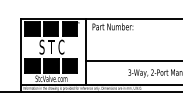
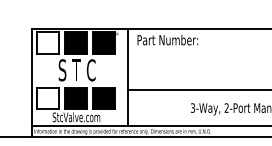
fill: (32, 28) -> (48, 42), removed
fill: (32, 66) -> (48, 99), removed

